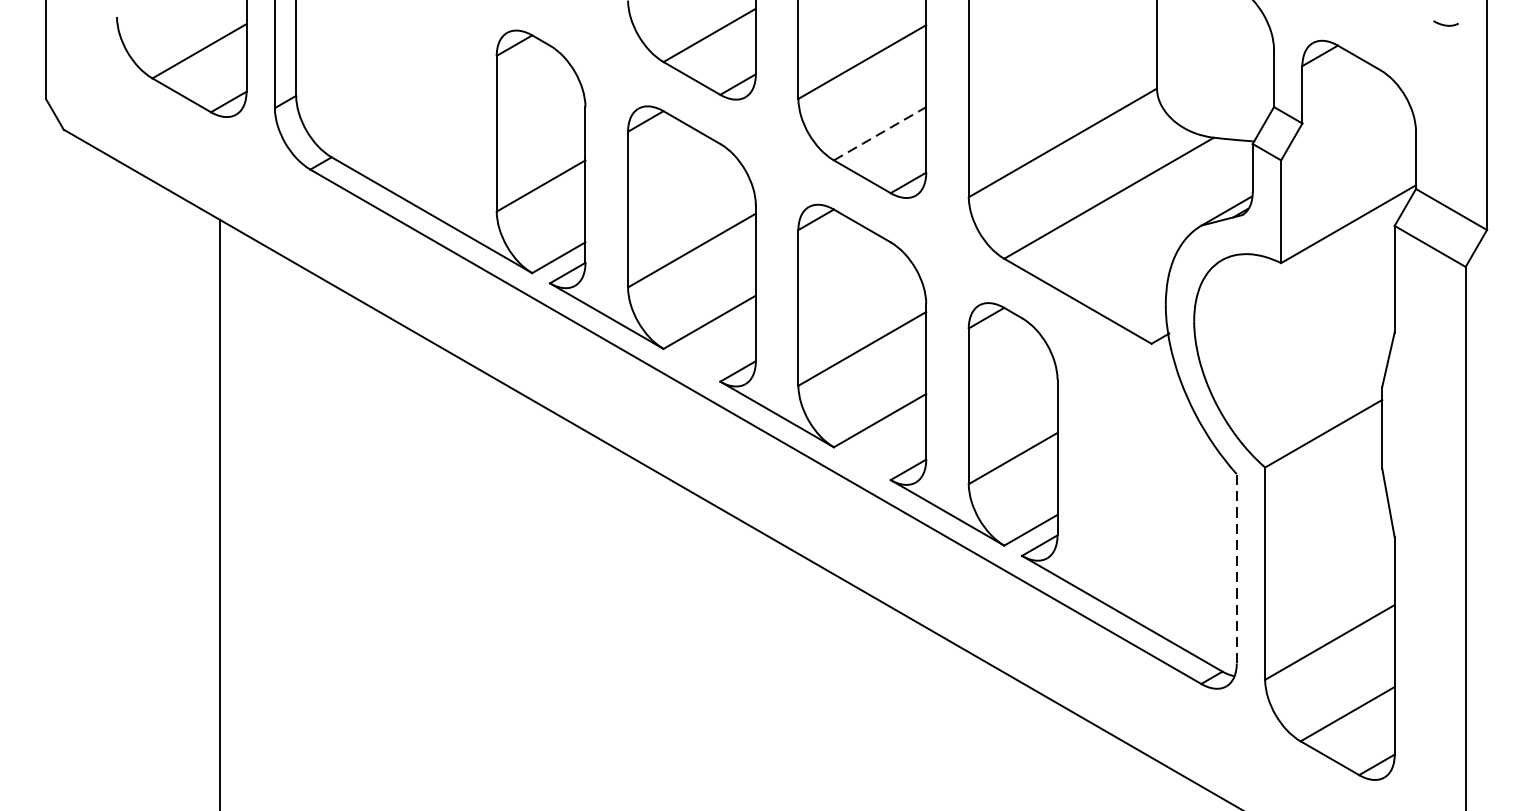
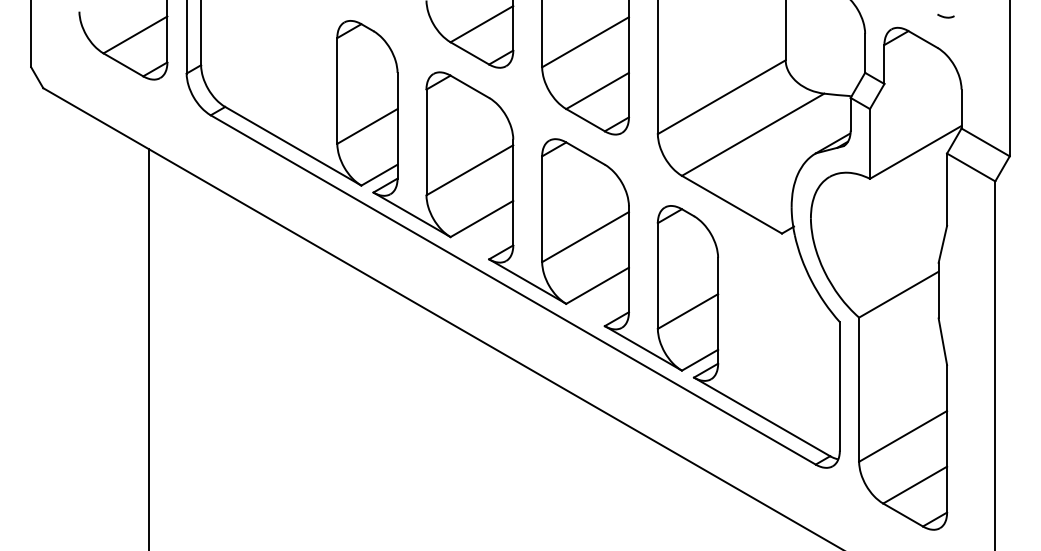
curve: (1445, 24) -> (945, 16), moved
line: (881, 133) -> (598, 90), dashed -> solid
line: (1236, 567) -> (839, 385), dashed -> solid

